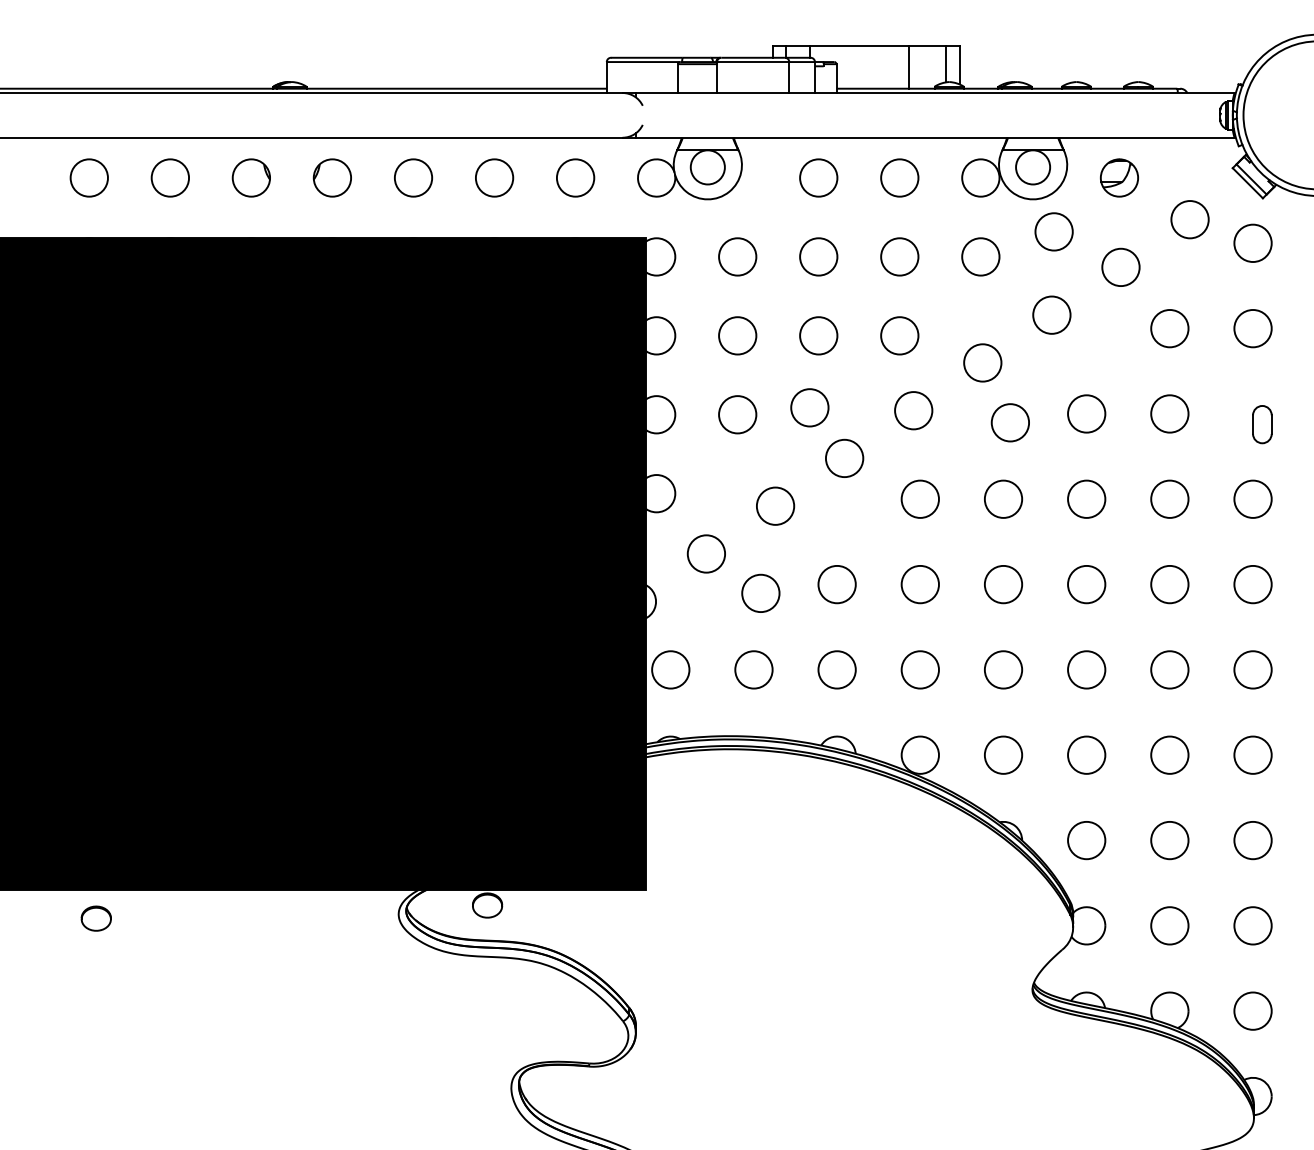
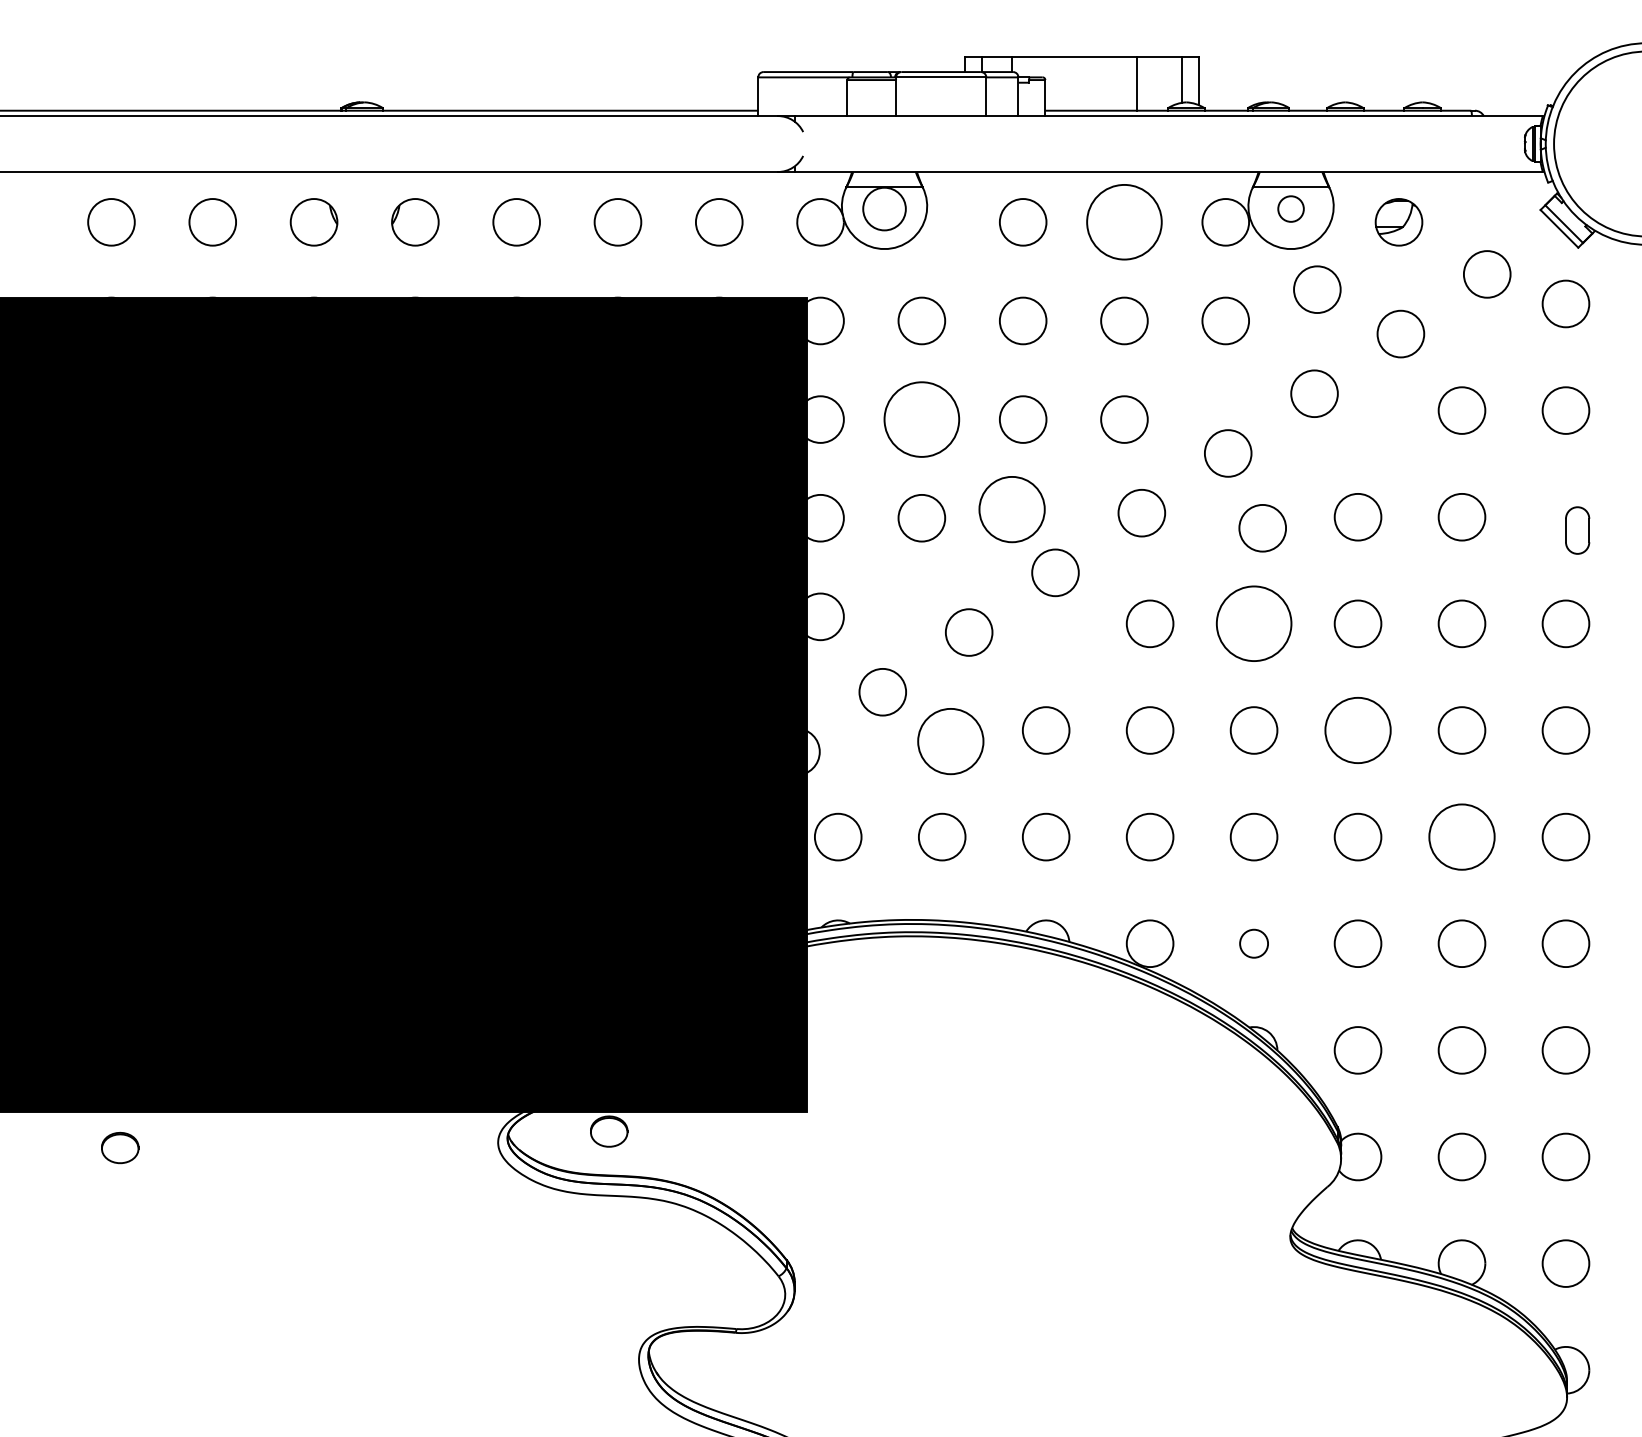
circle: (1032, 166) -> (1290, 208), size x0.6
circle: (899, 178) -> (1124, 222), size x1.6
circle: (737, 335) -> (921, 419), size x1.6
circle: (809, 407) -> (1011, 509), size x1.4
circle: (1003, 498) -> (1253, 623), size x1.6
circle: (1086, 584) -> (1357, 730), size x1.4
circle: (760, 593) -> (950, 741), size x1.4
circle: (1169, 669) -> (1461, 836), size x1.4
circle: (1003, 755) -> (1253, 943), size x0.6

